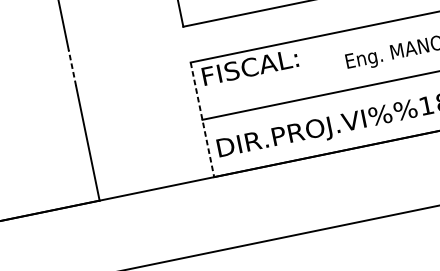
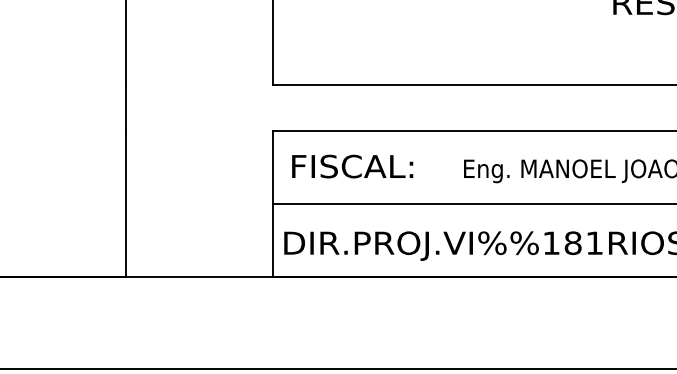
text: (250, 67) -> (352, 166), moved
line: (72, 68) -> (125, 107), dashed -> solid
line: (202, 120) -> (272, 204), dashed -> solid

